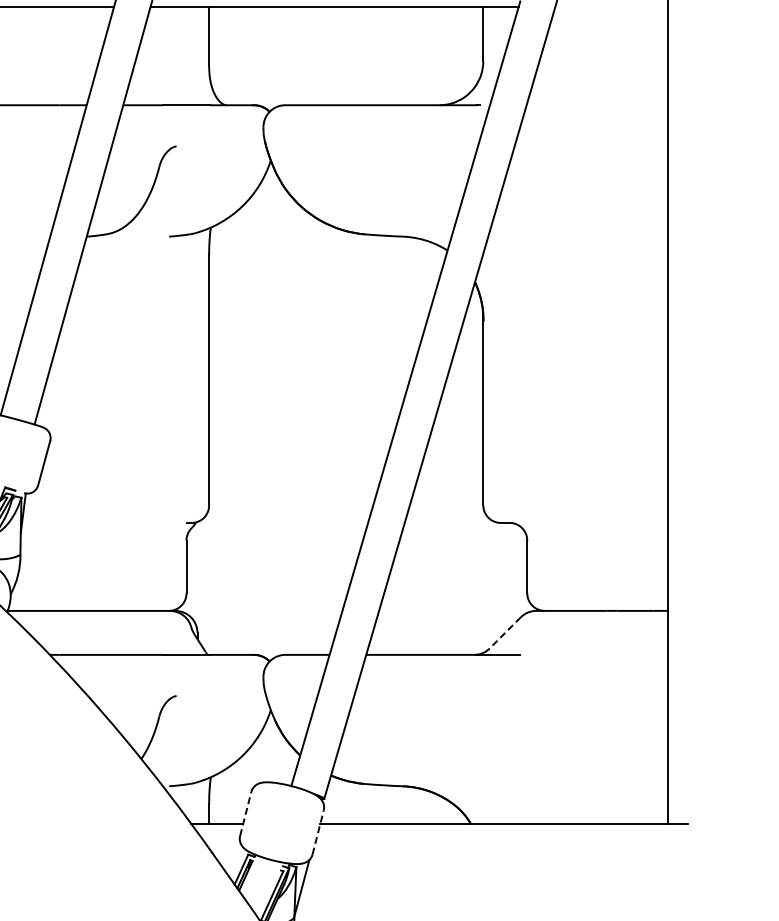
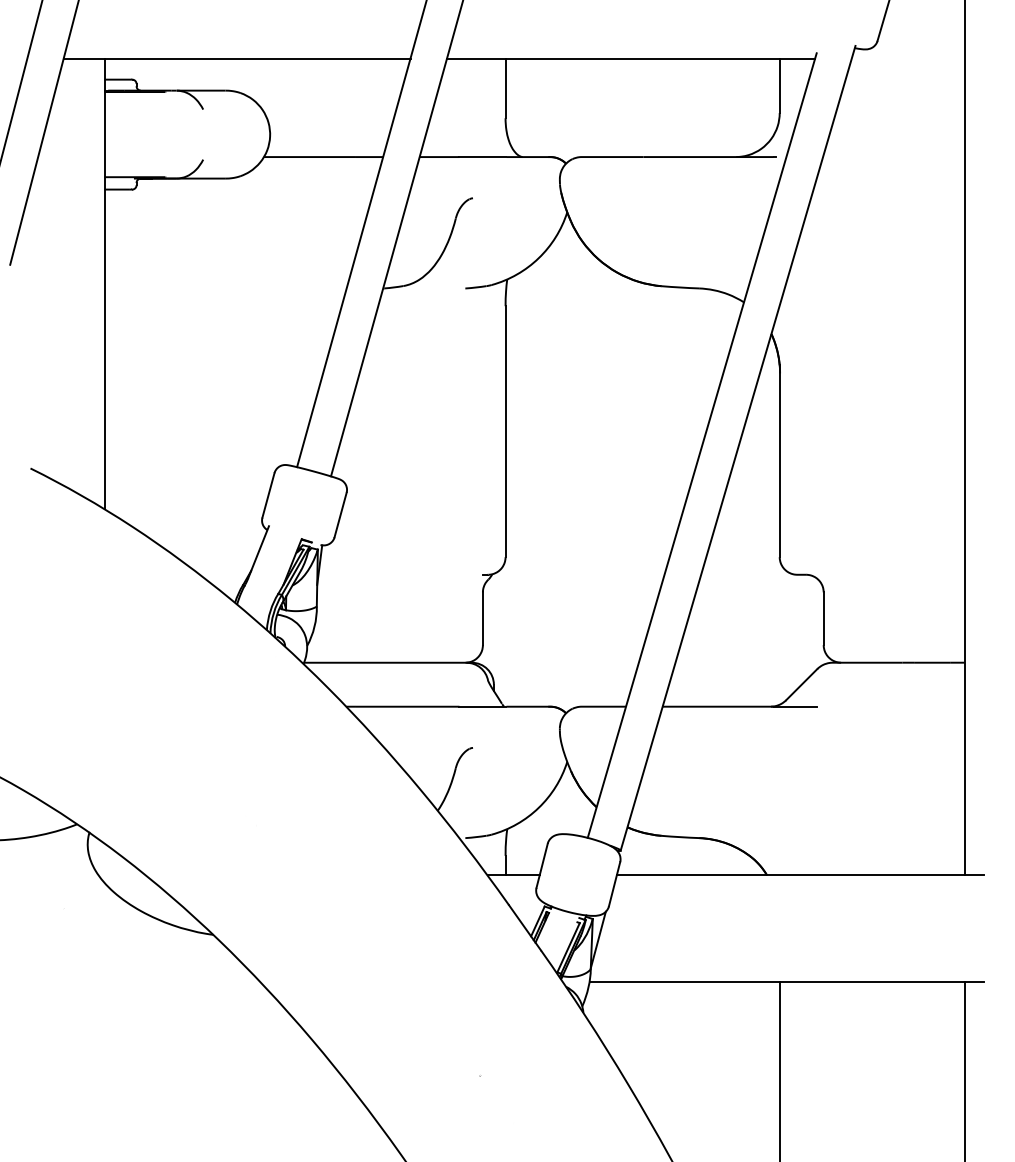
line: (505, 632) -> (801, 684), dashed -> solid
line: (246, 813) -> (542, 865), dashed -> solid
line: (318, 832) -> (614, 884), dashed -> solid

